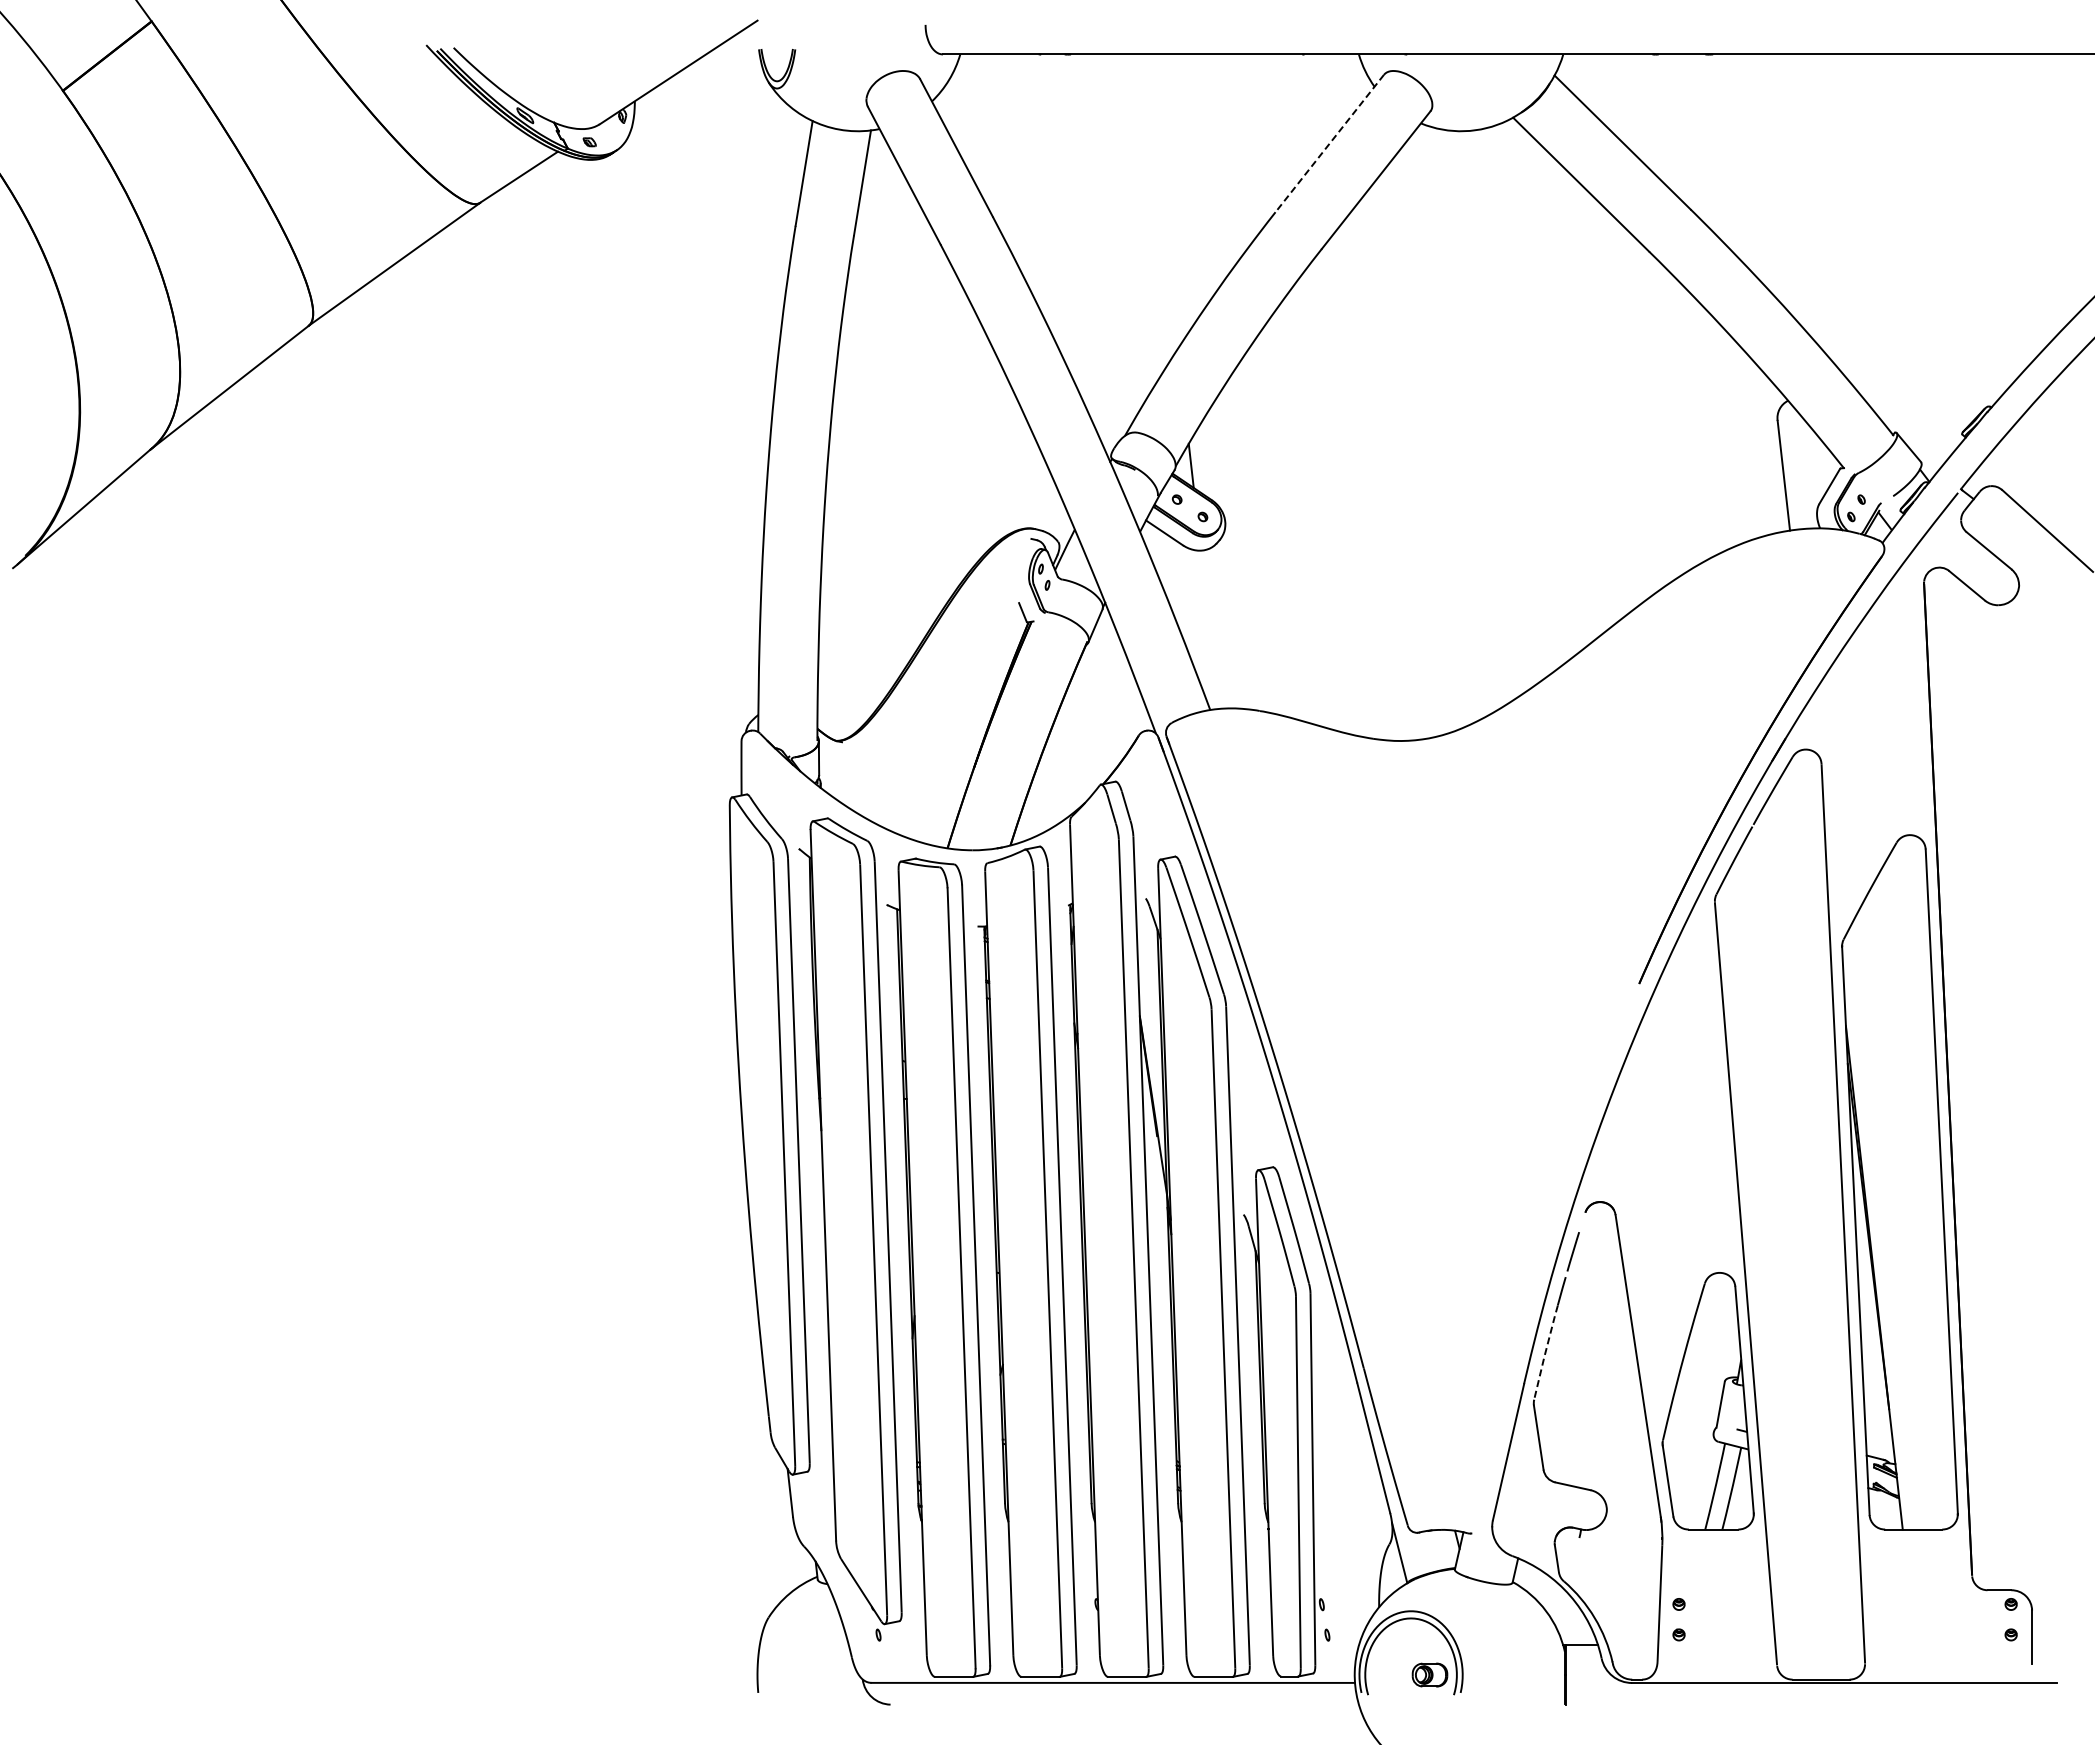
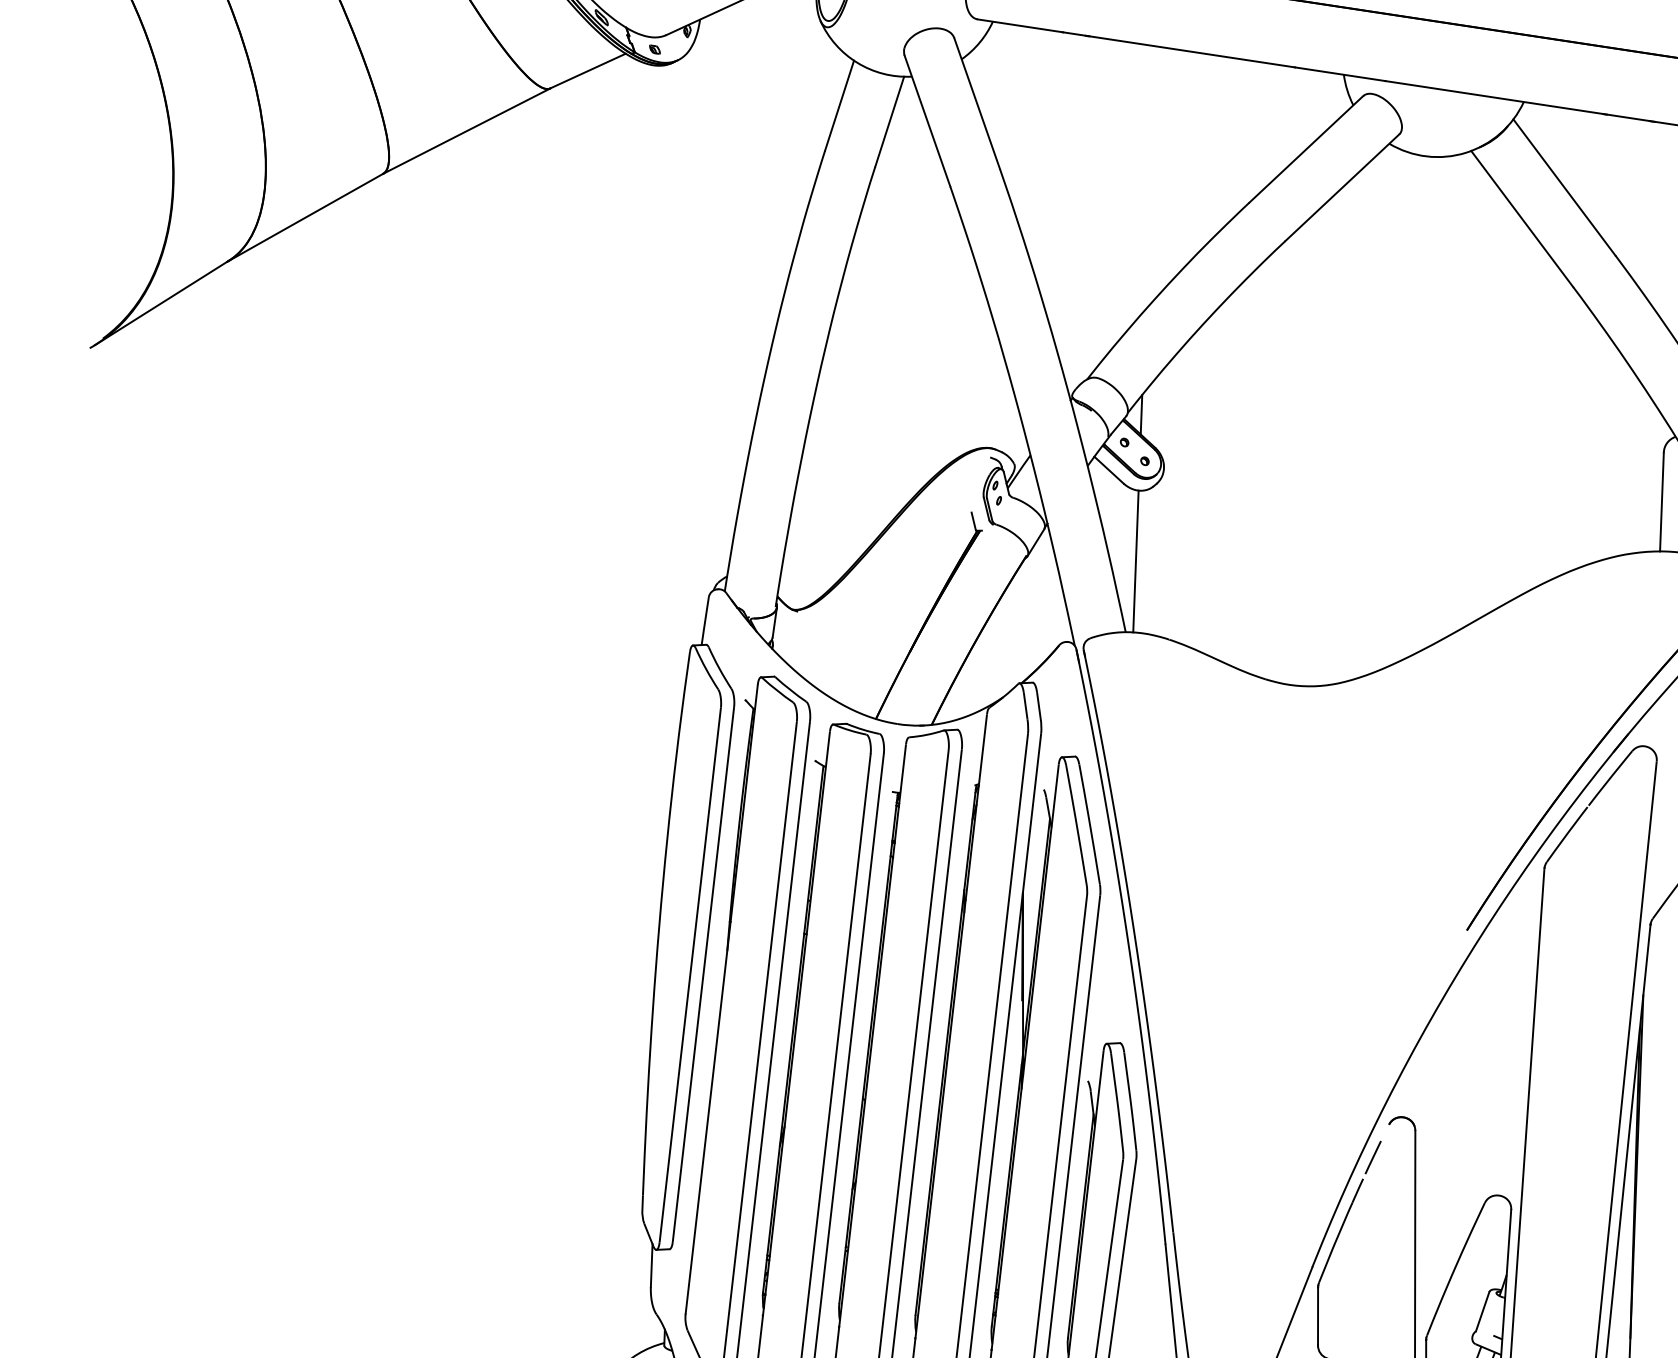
line: (1329, 143) -> (1306, 149), dashed -> solid
line: (1209, 629) -> (1135, 561), added
line: (1545, 1352) -> (1335, 1242), dashed -> solid

